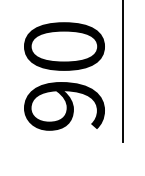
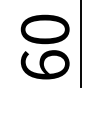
text: (63, 106) -> (44, 65), 90 -> 60

